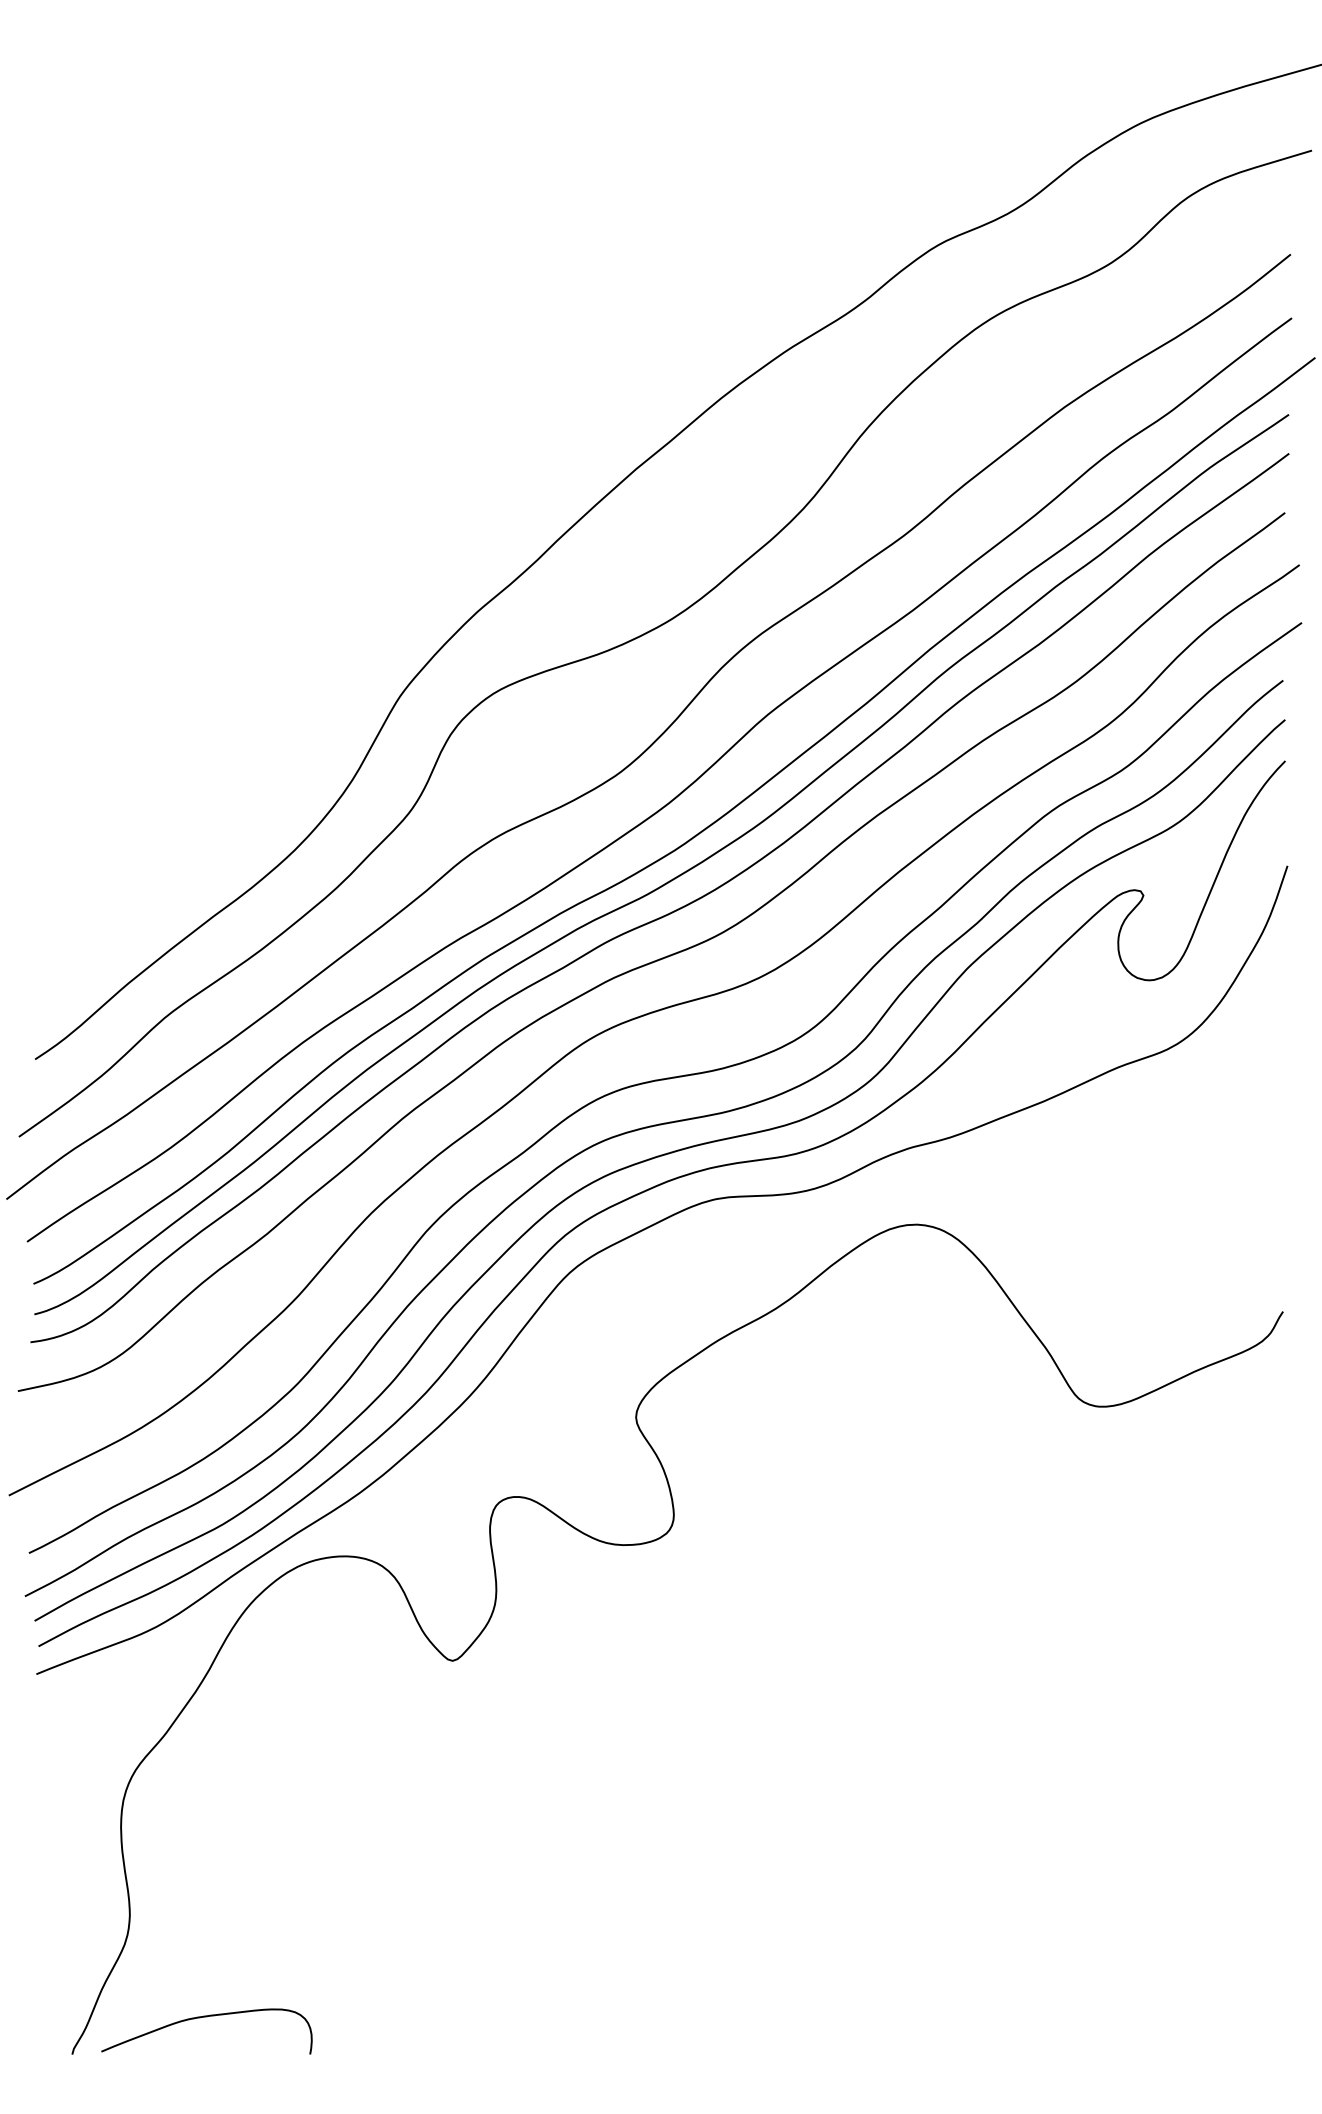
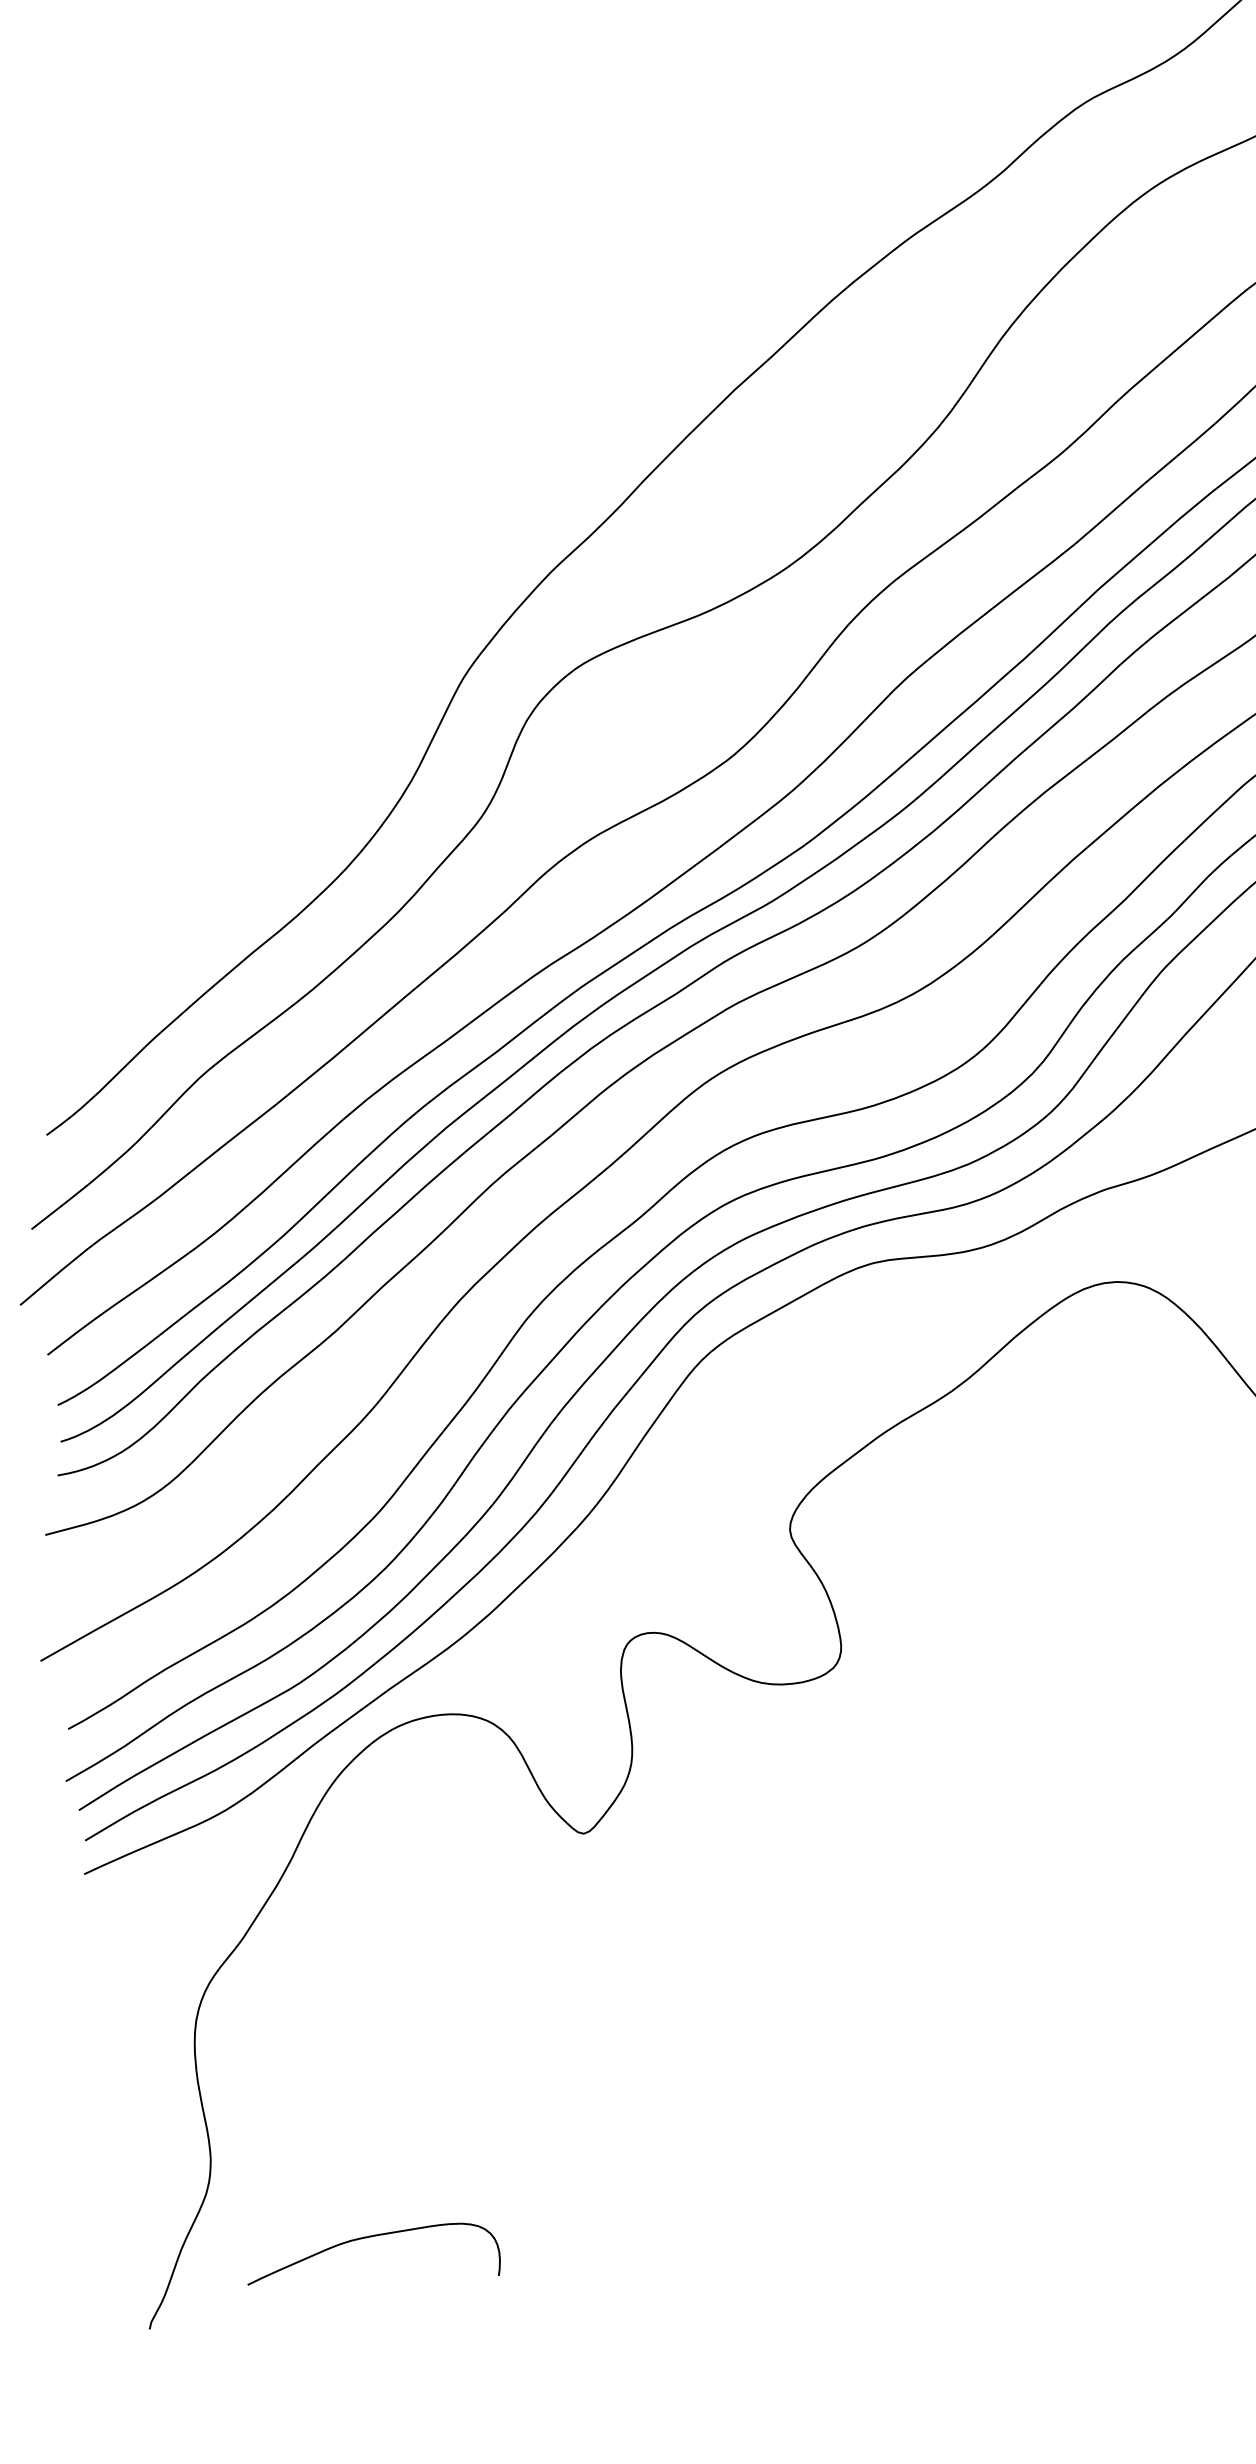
curve: (206, 2017) -> (371, 2237), moved

